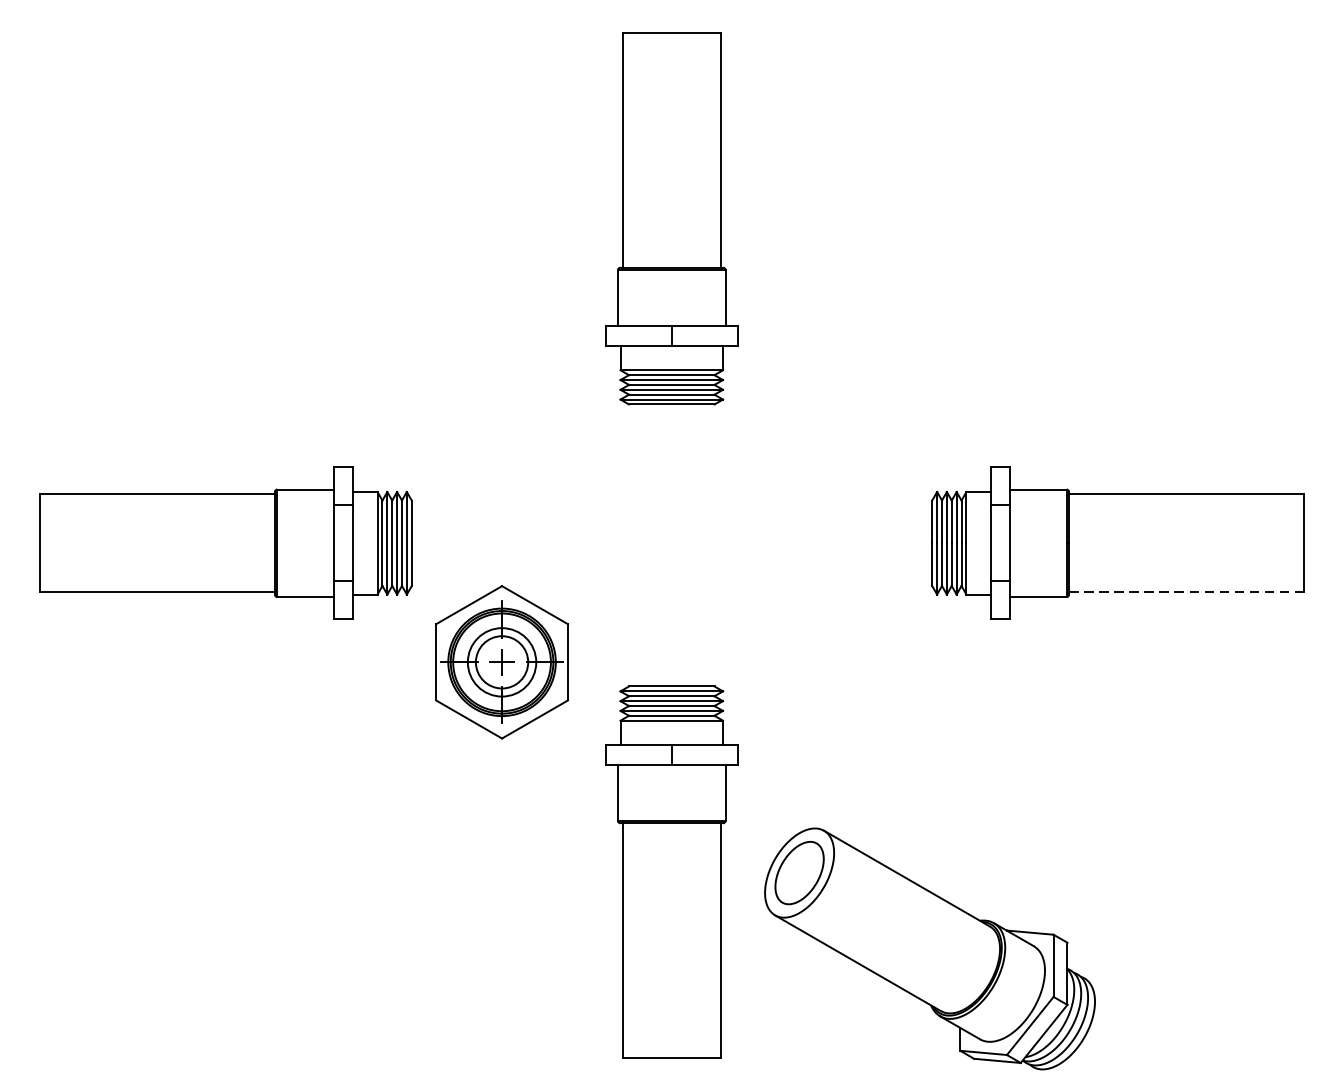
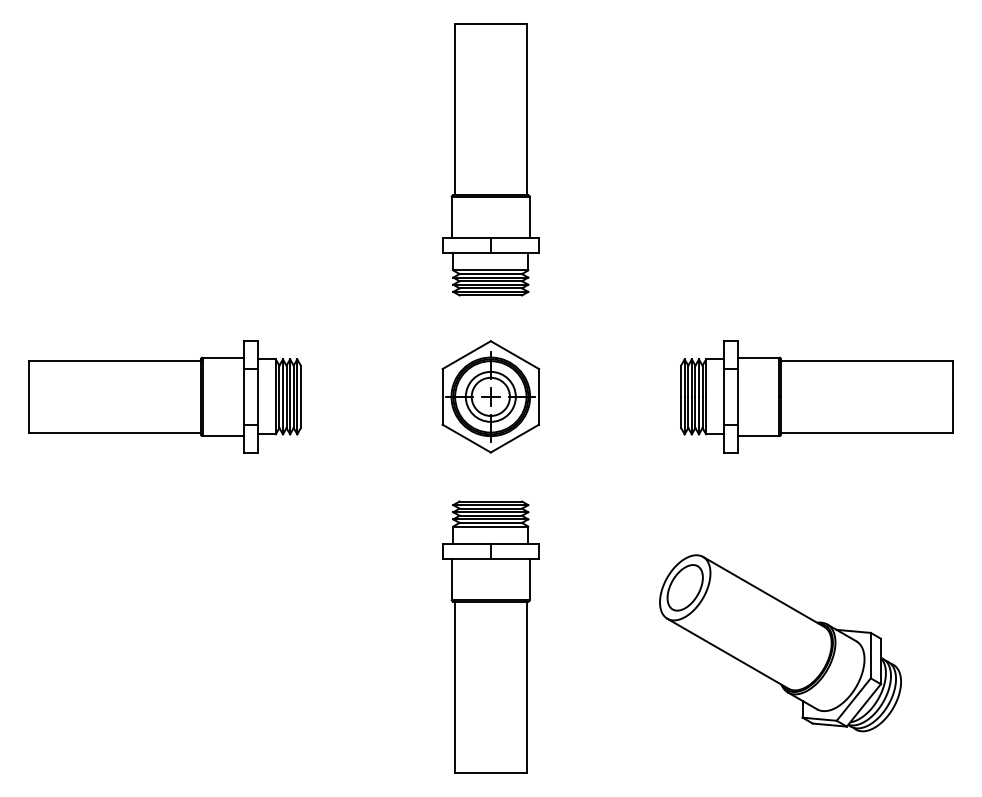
line: (1185, 592) -> (866, 432), dashed -> solid
part: (501, 661) -> (490, 396), moved
part: (929, 949) -> (780, 643), moved

